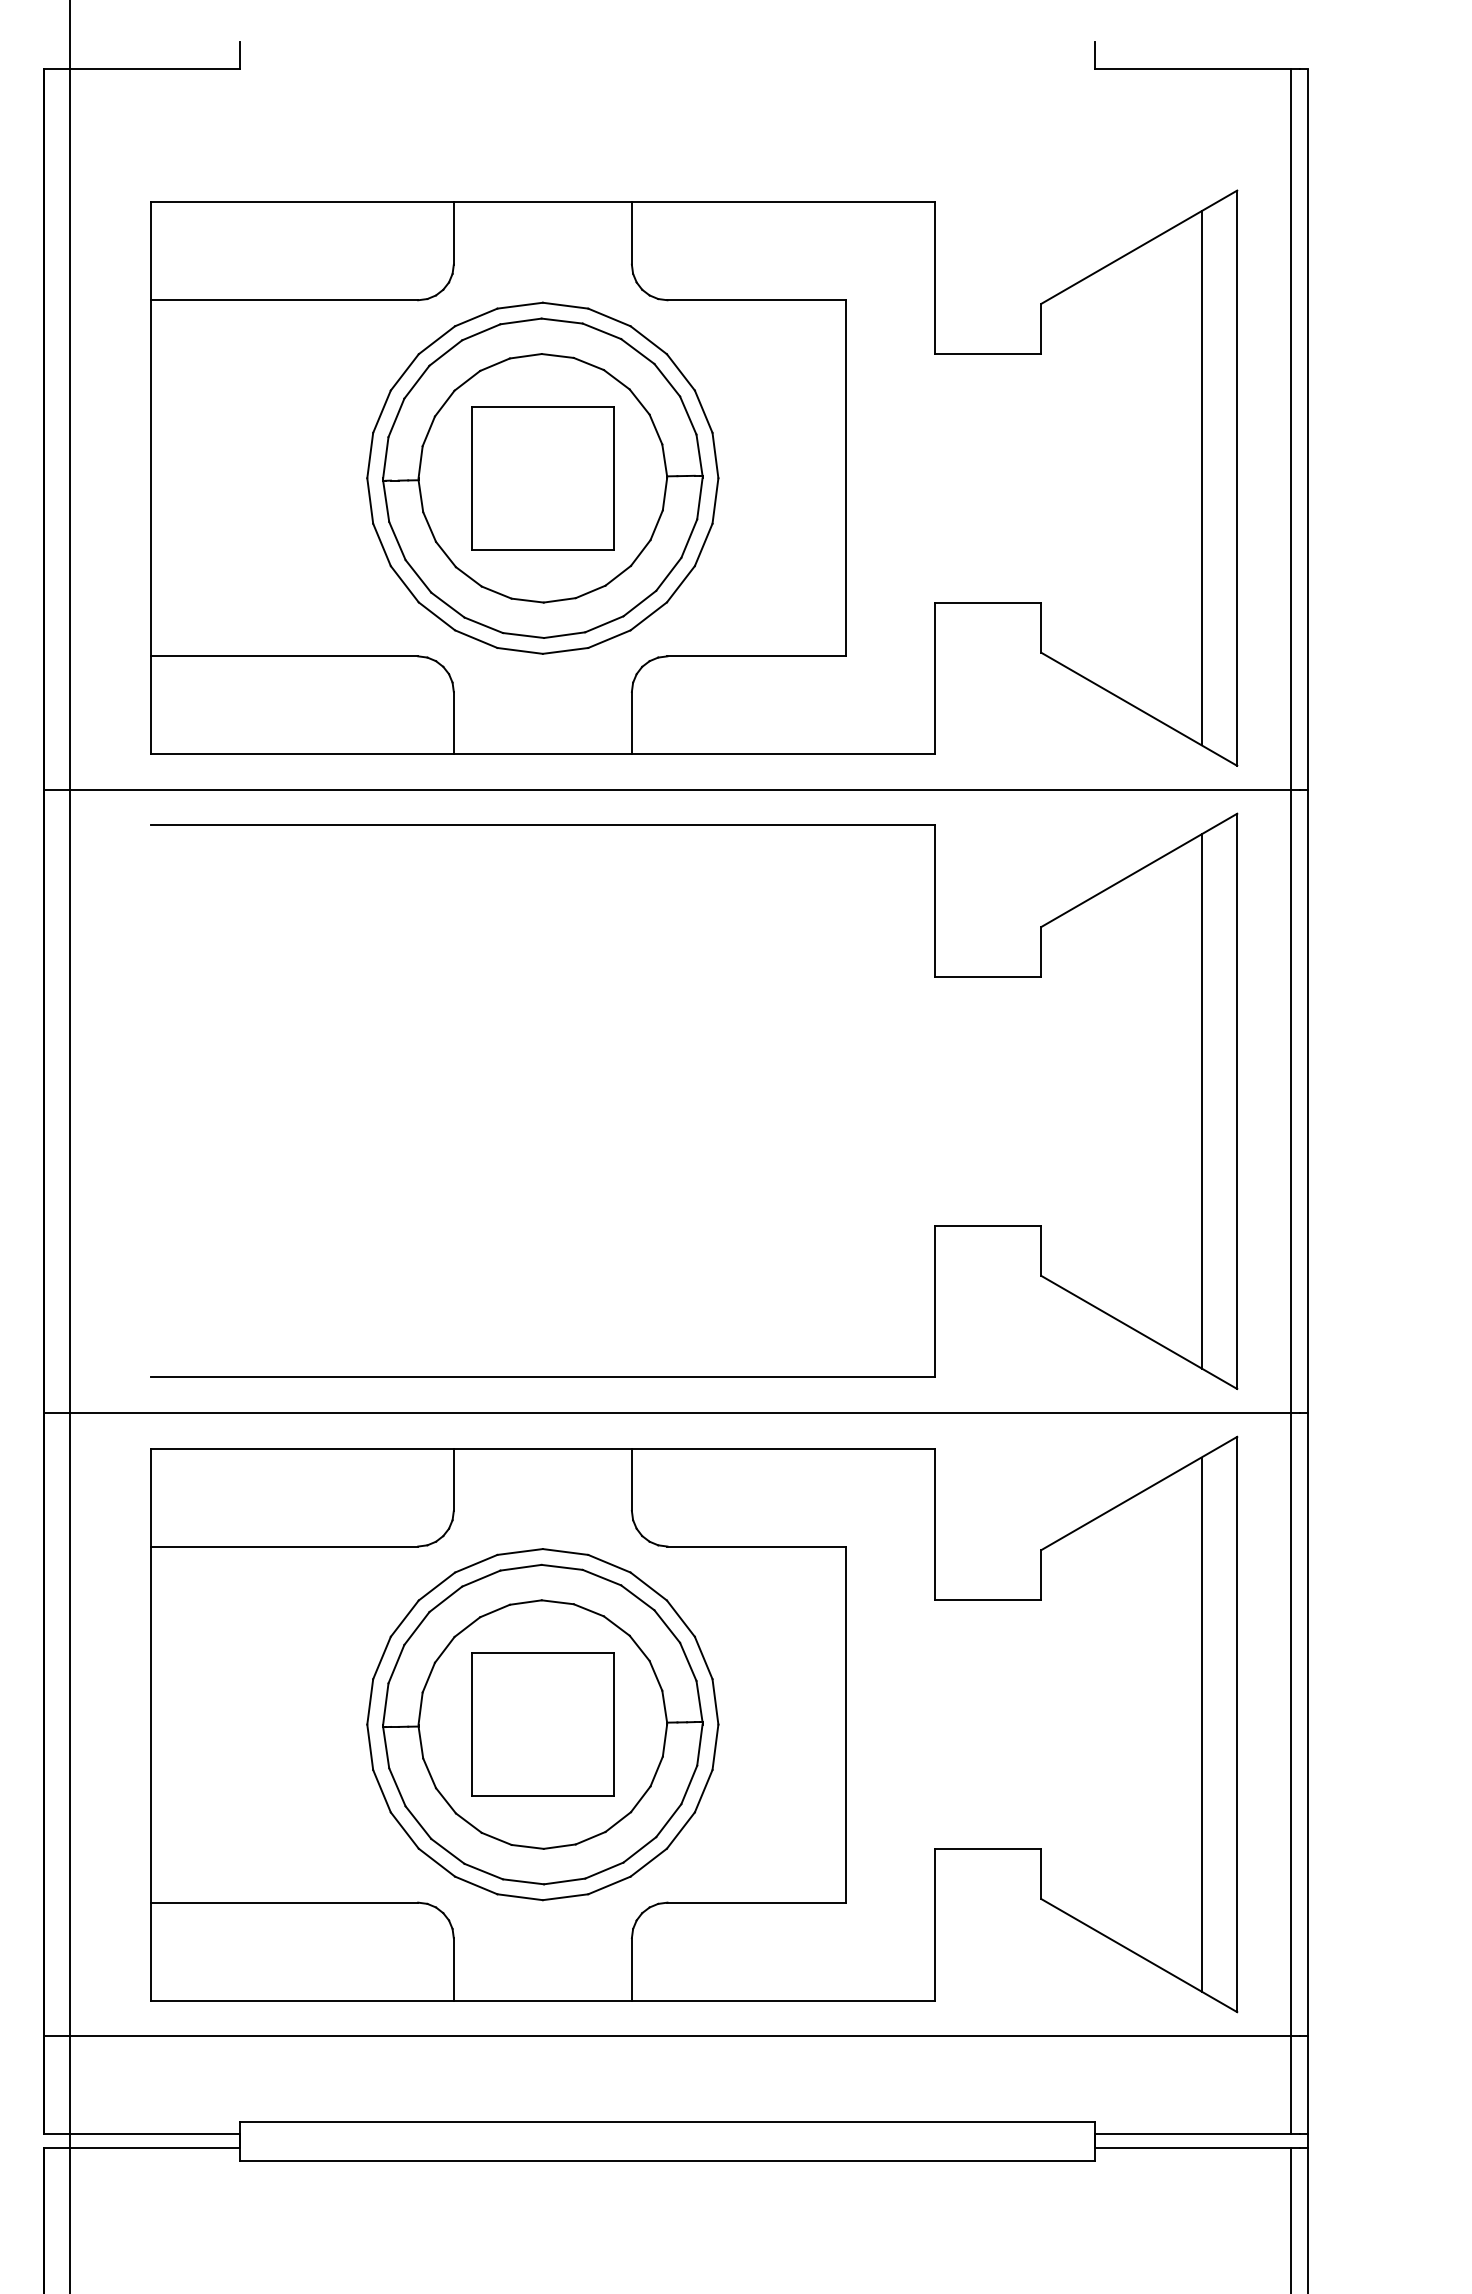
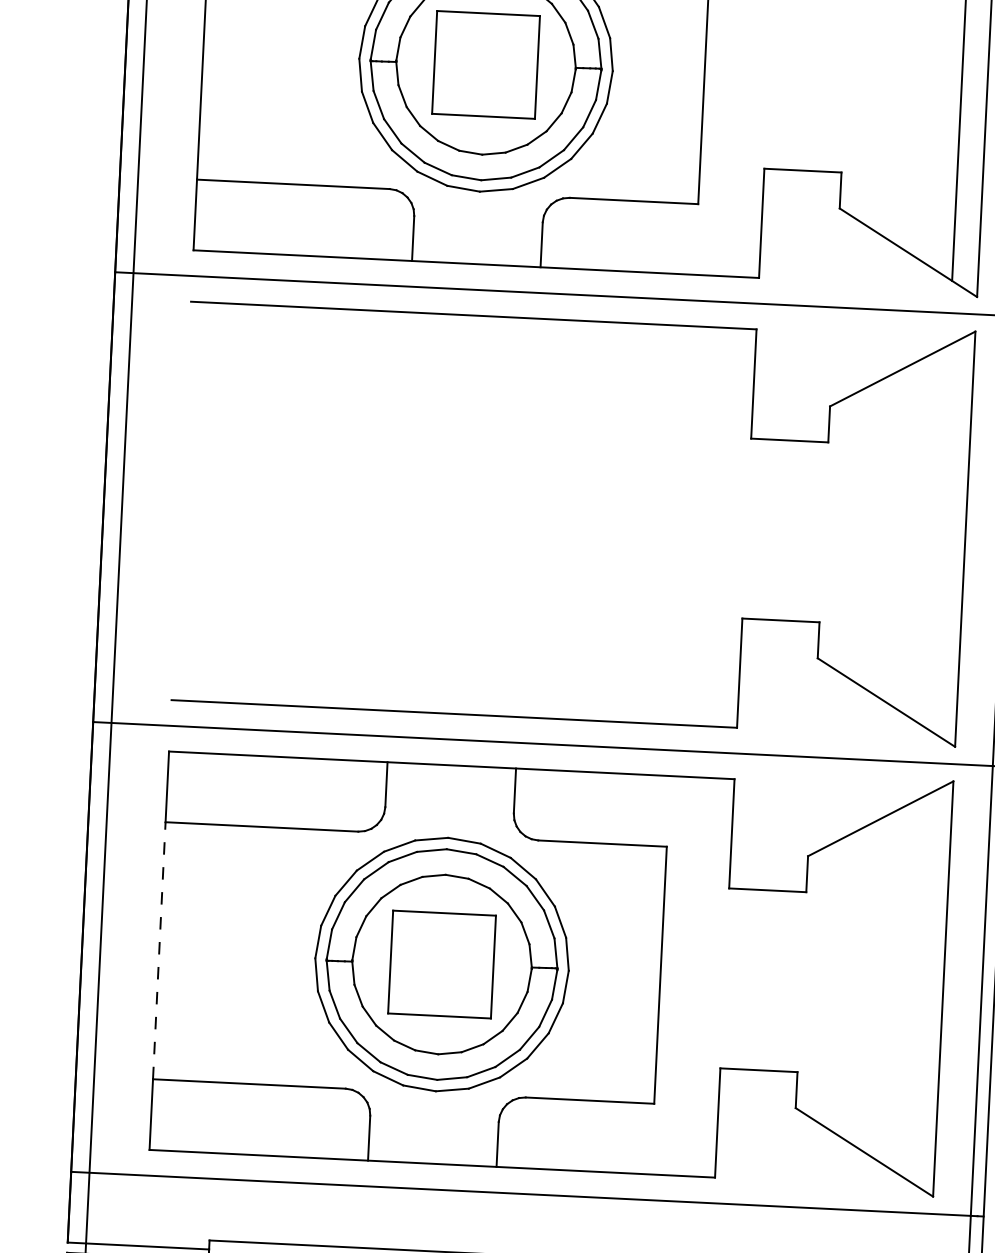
line: (1201, 1101) -> (939, 538), removed
line: (151, 1724) -> (159, 950), solid -> dashed
line: (1201, 1724) -> (917, 987), removed

